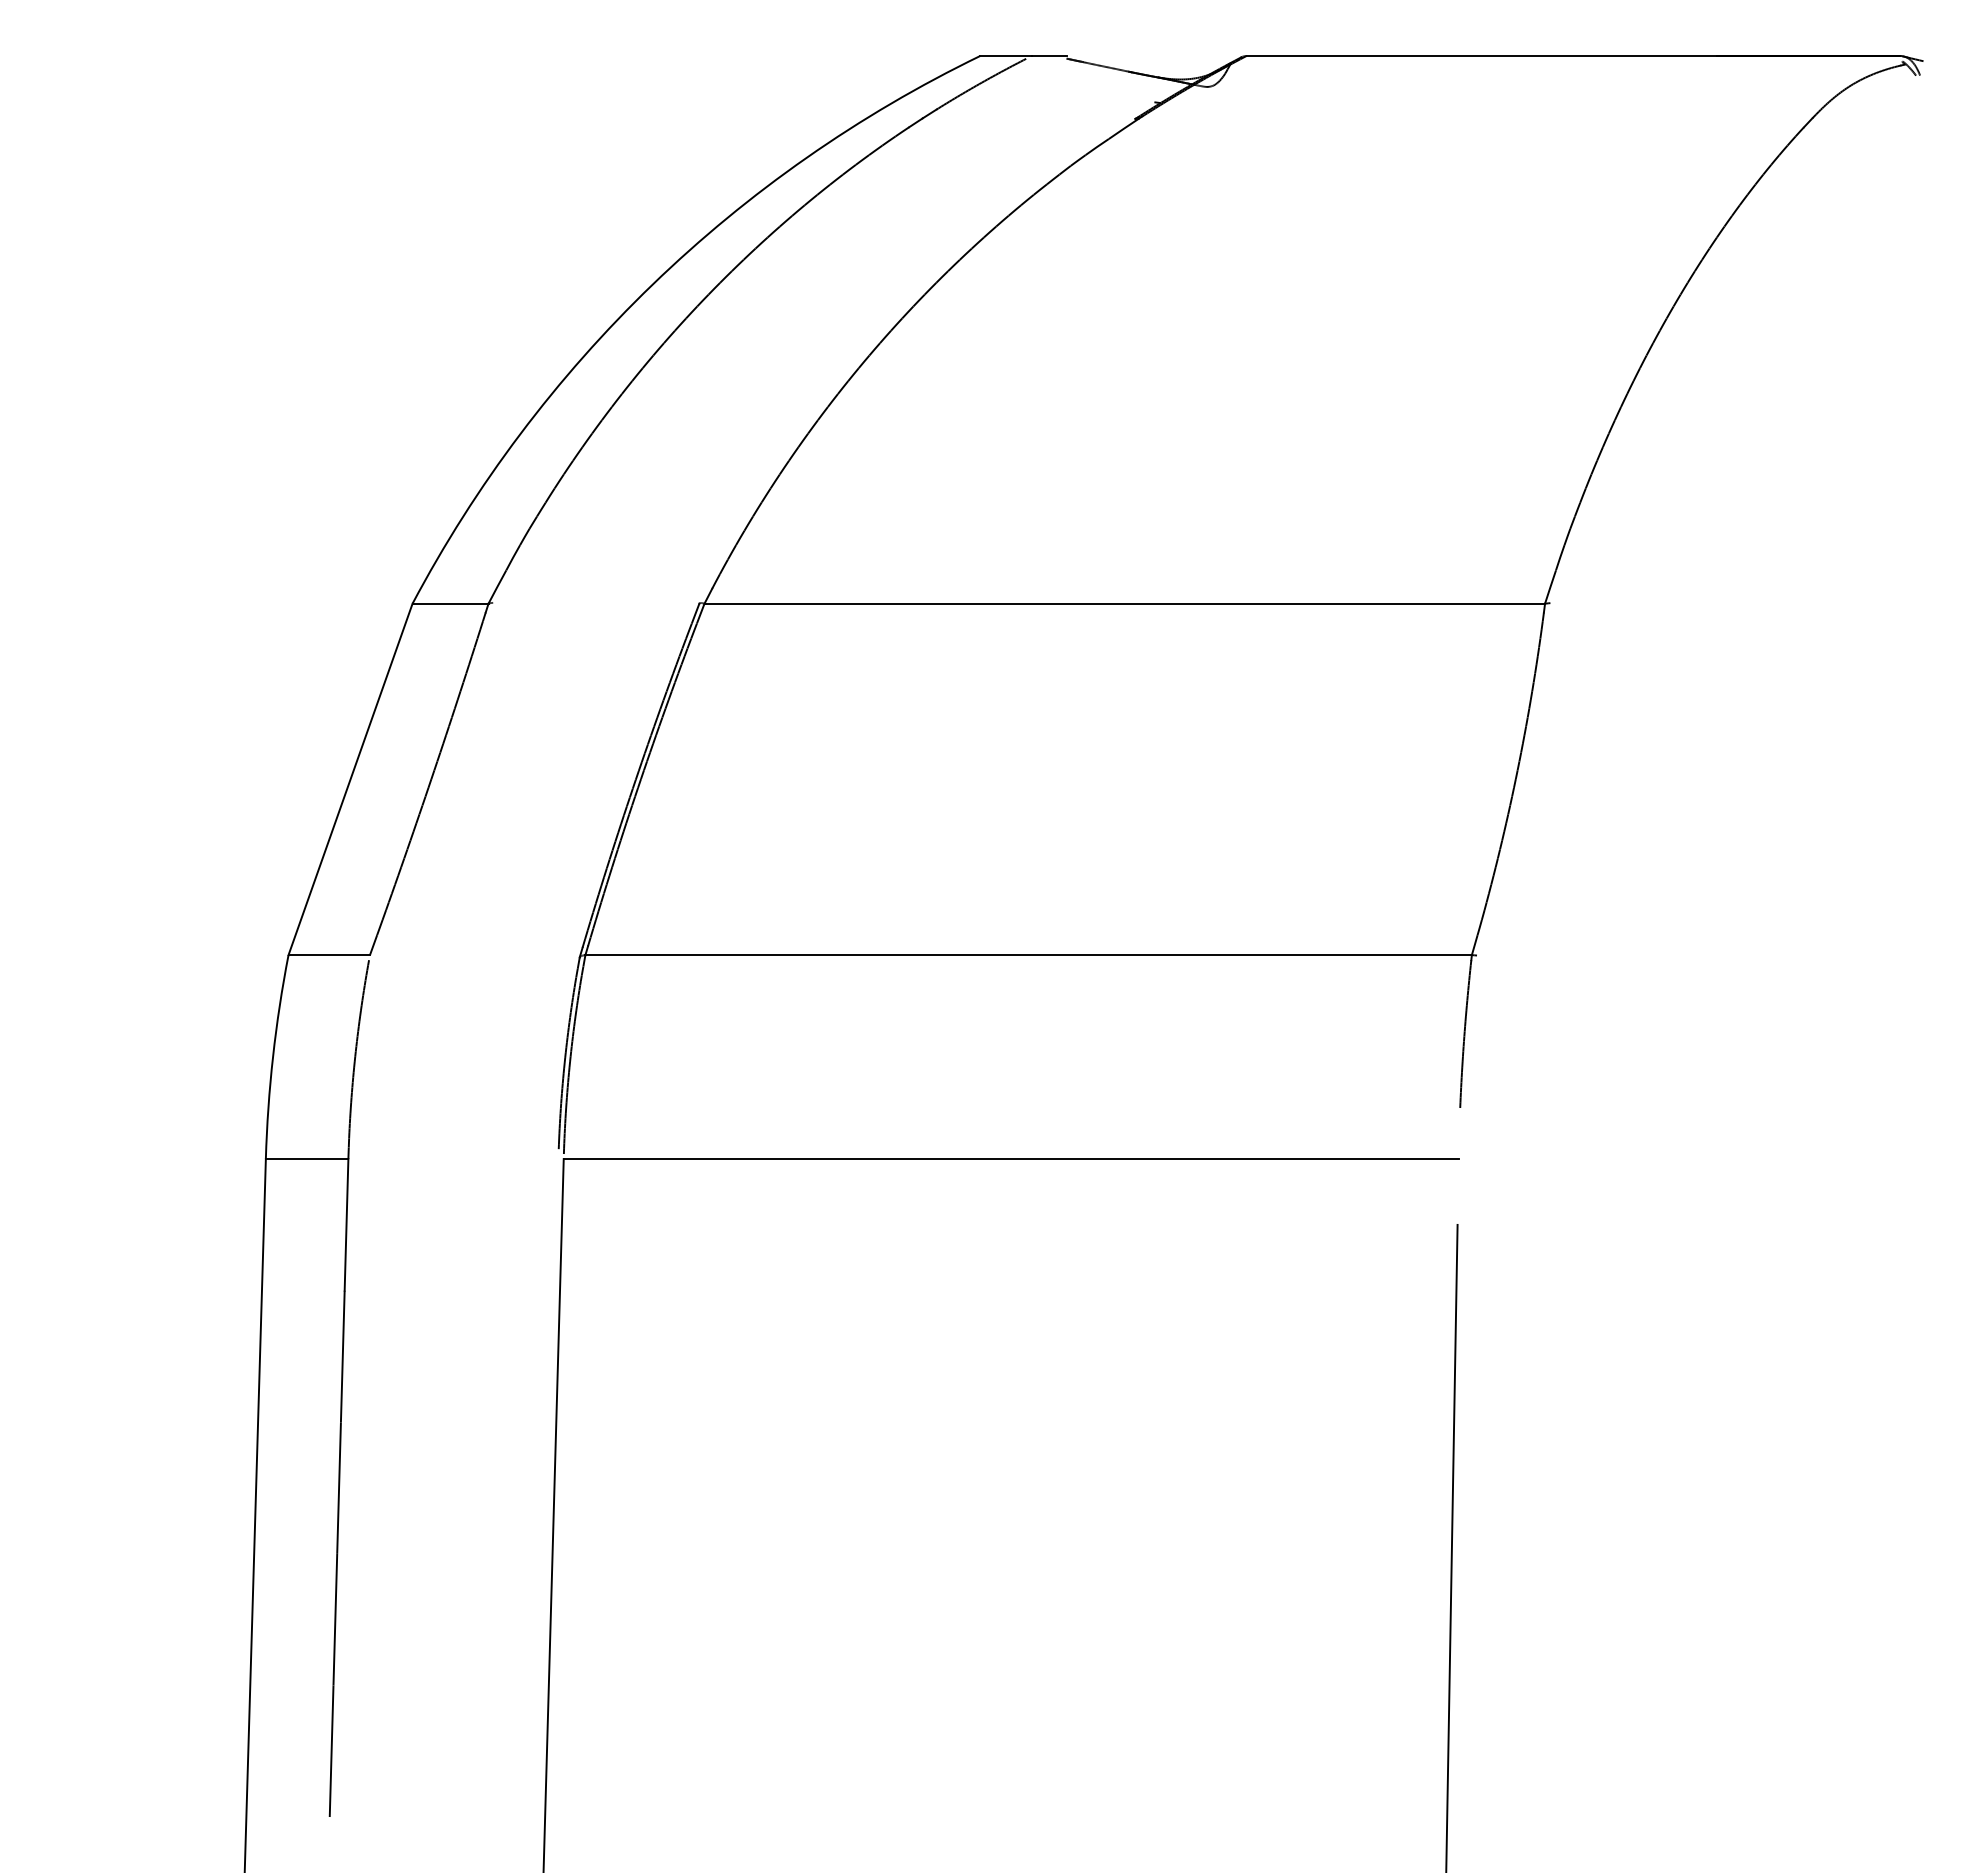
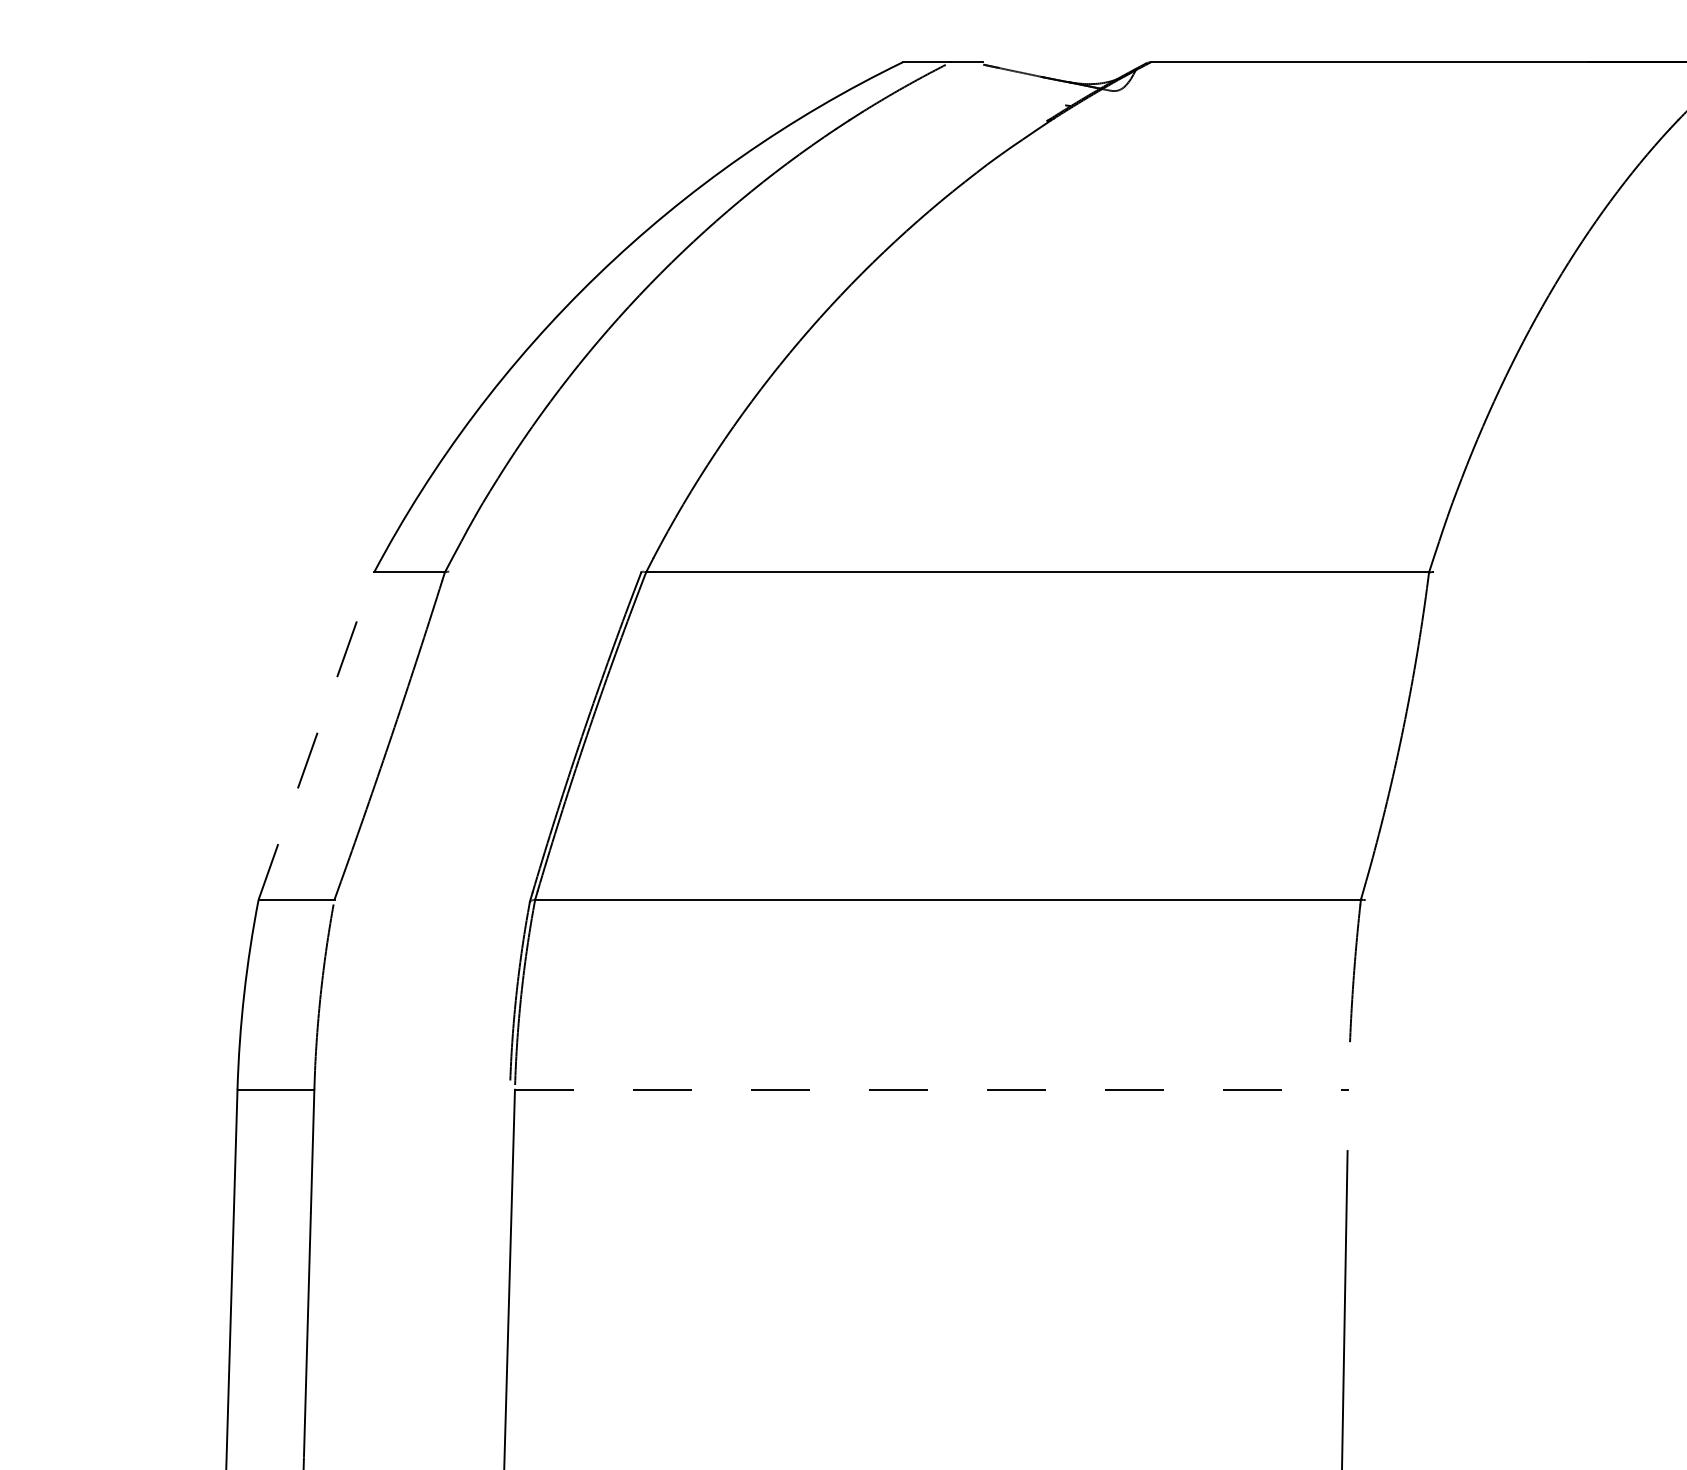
line: (350, 778) -> (316, 735), solid -> dashed
line: (1011, 1159) -> (932, 1090), solid -> dashed

